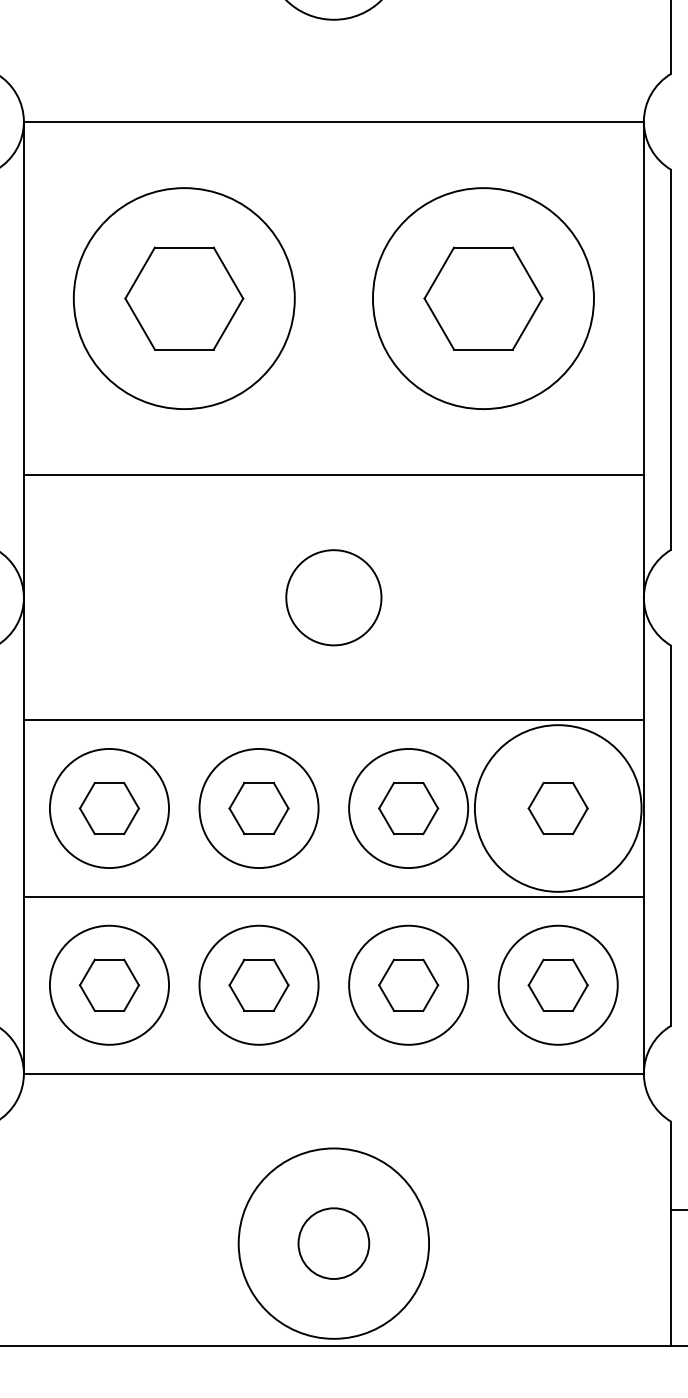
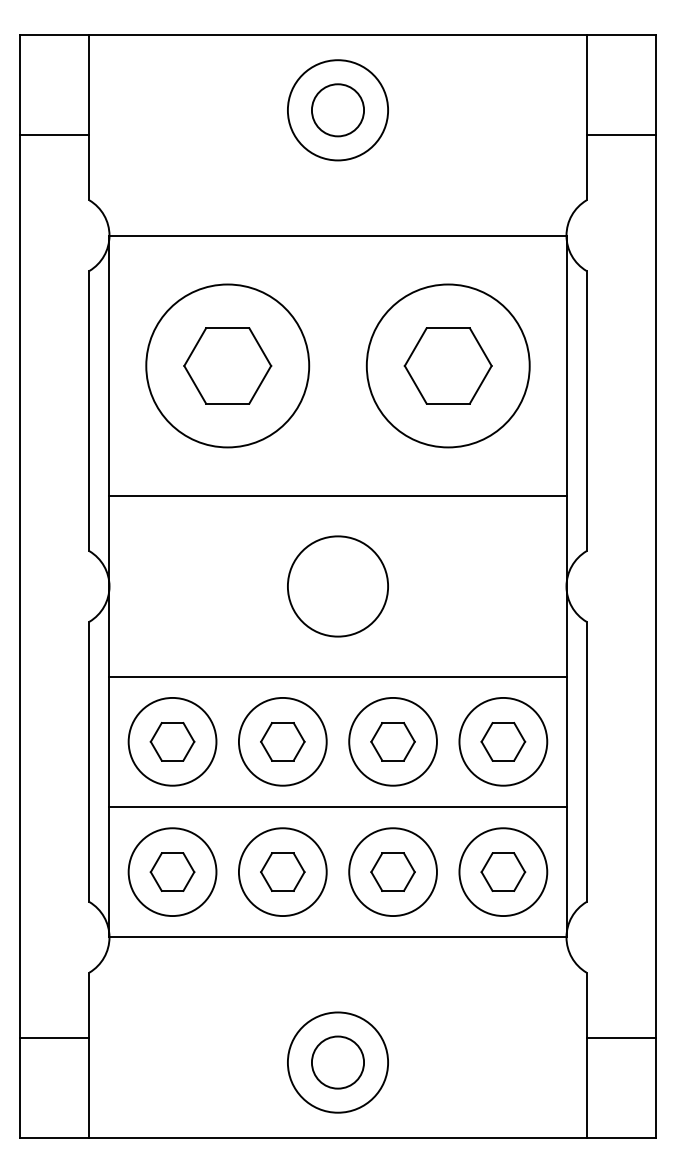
circle: (333, 597) -> (337, 586), size x1.43
circle: (558, 808) -> (503, 741), size x0.71
circle: (333, 1243) -> (337, 1062), size x0.71

